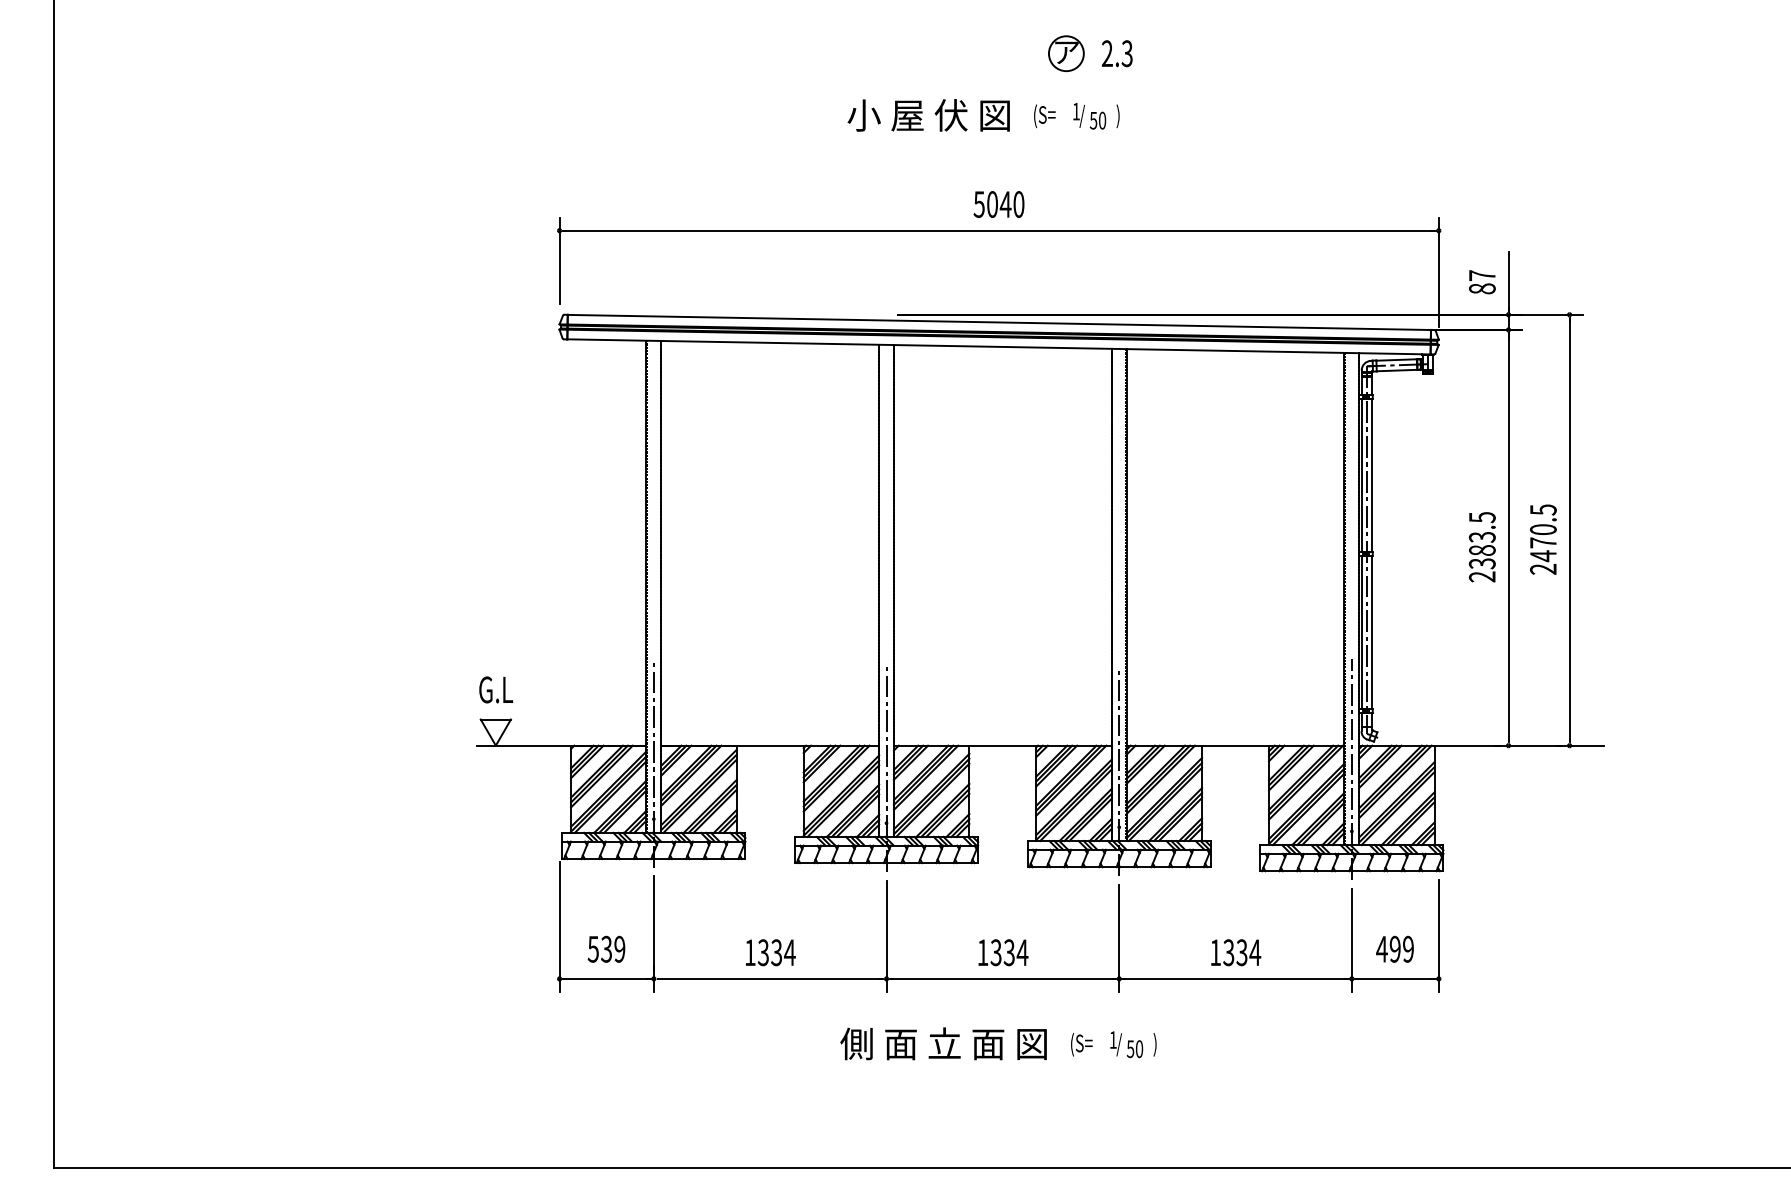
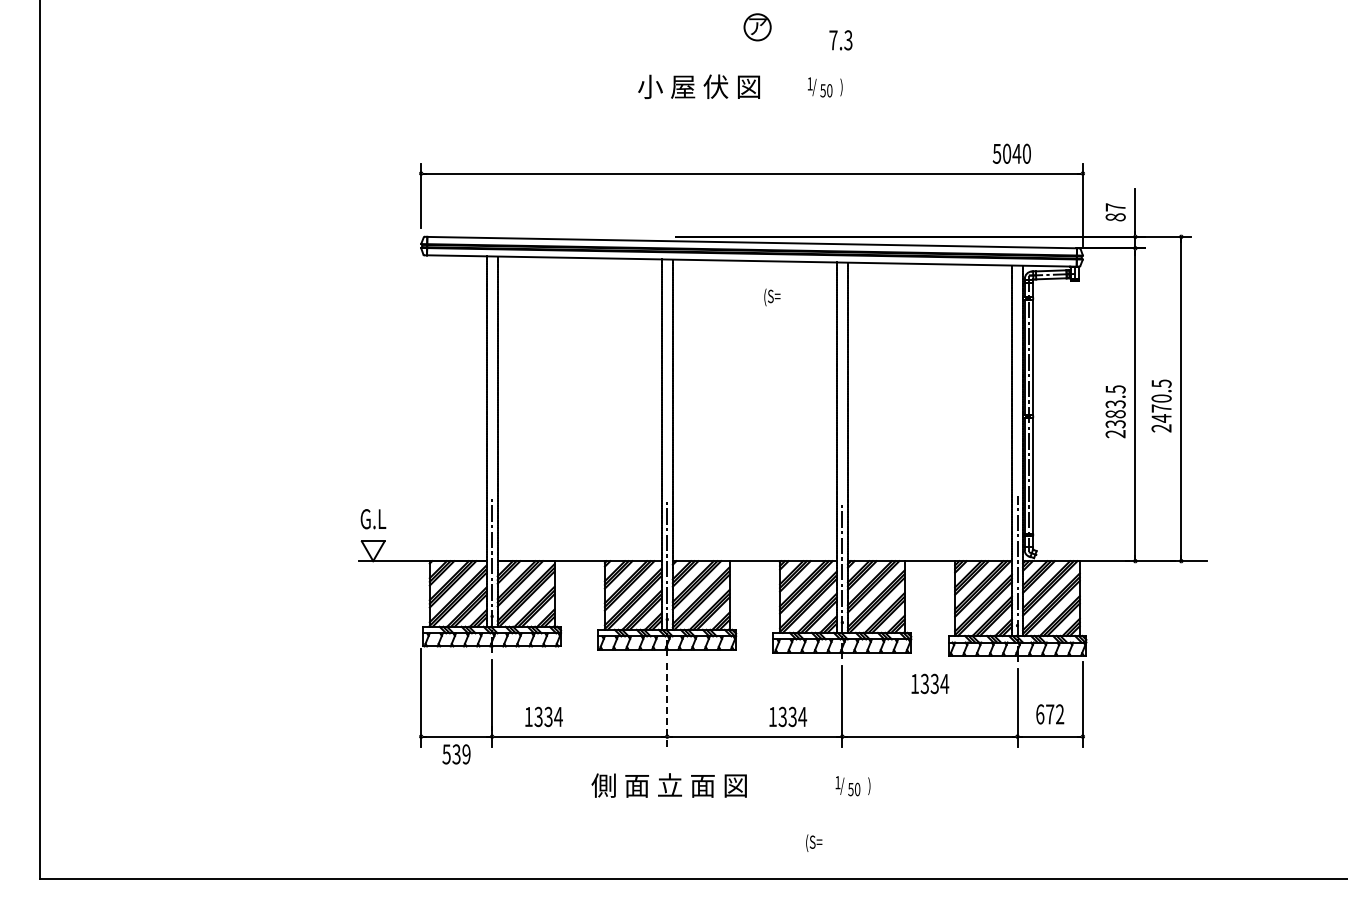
part: (1066, 53) -> (757, 27), moved
text: (1107, 53) -> (833, 40), 2.3 -> 7.3
text: (1044, 116) -> (772, 297), moved
text: (998, 204) -> (1011, 153), moved
line: (886, 936) -> (667, 704), solid -> dashed
text: (606, 949) -> (456, 754), moved
text: (1394, 949) -> (1049, 714), 499 -> 672
text: (769, 952) -> (543, 716), moved
text: (1003, 952) -> (788, 716), moved
text: (1236, 952) -> (930, 683), moved
text: (942, 1043) -> (668, 785), moved
text: (1082, 1043) -> (814, 842), moved

